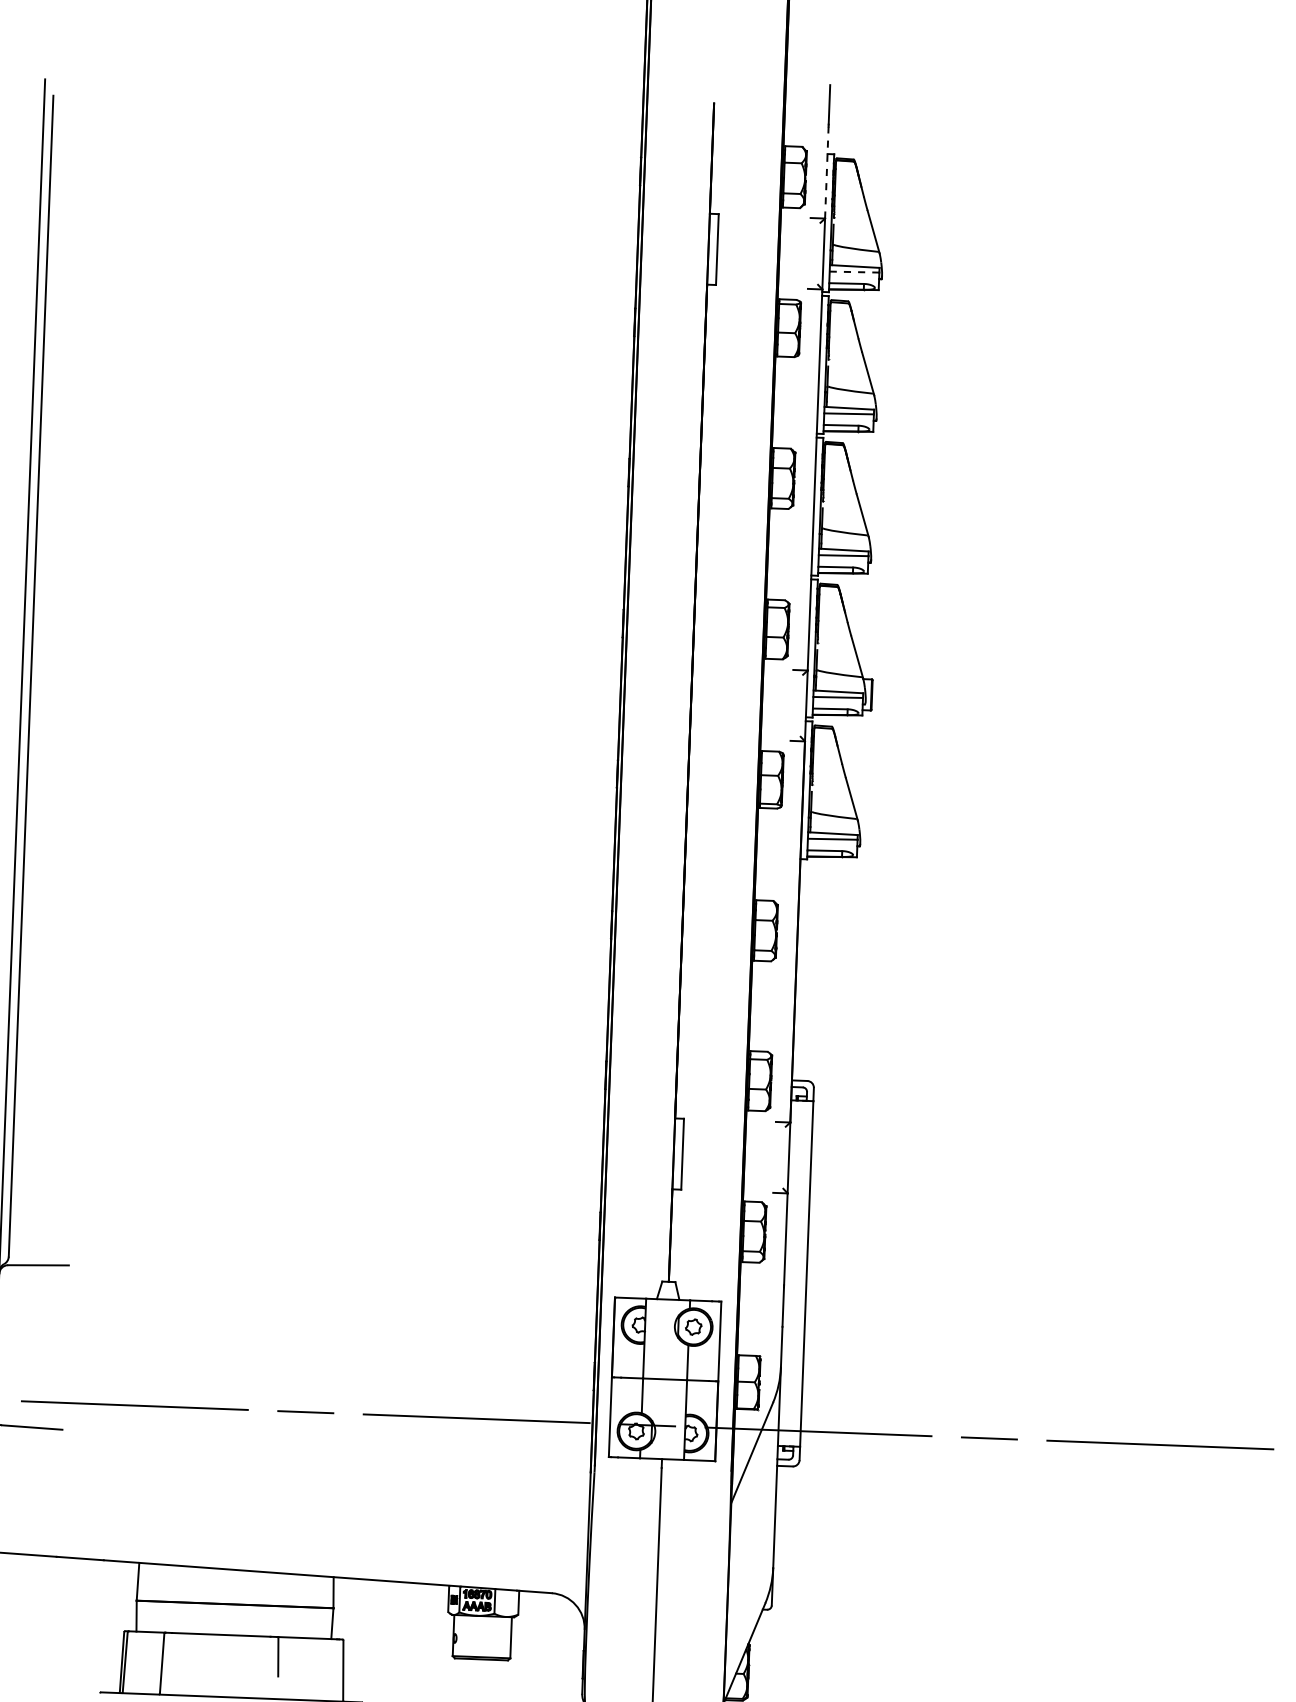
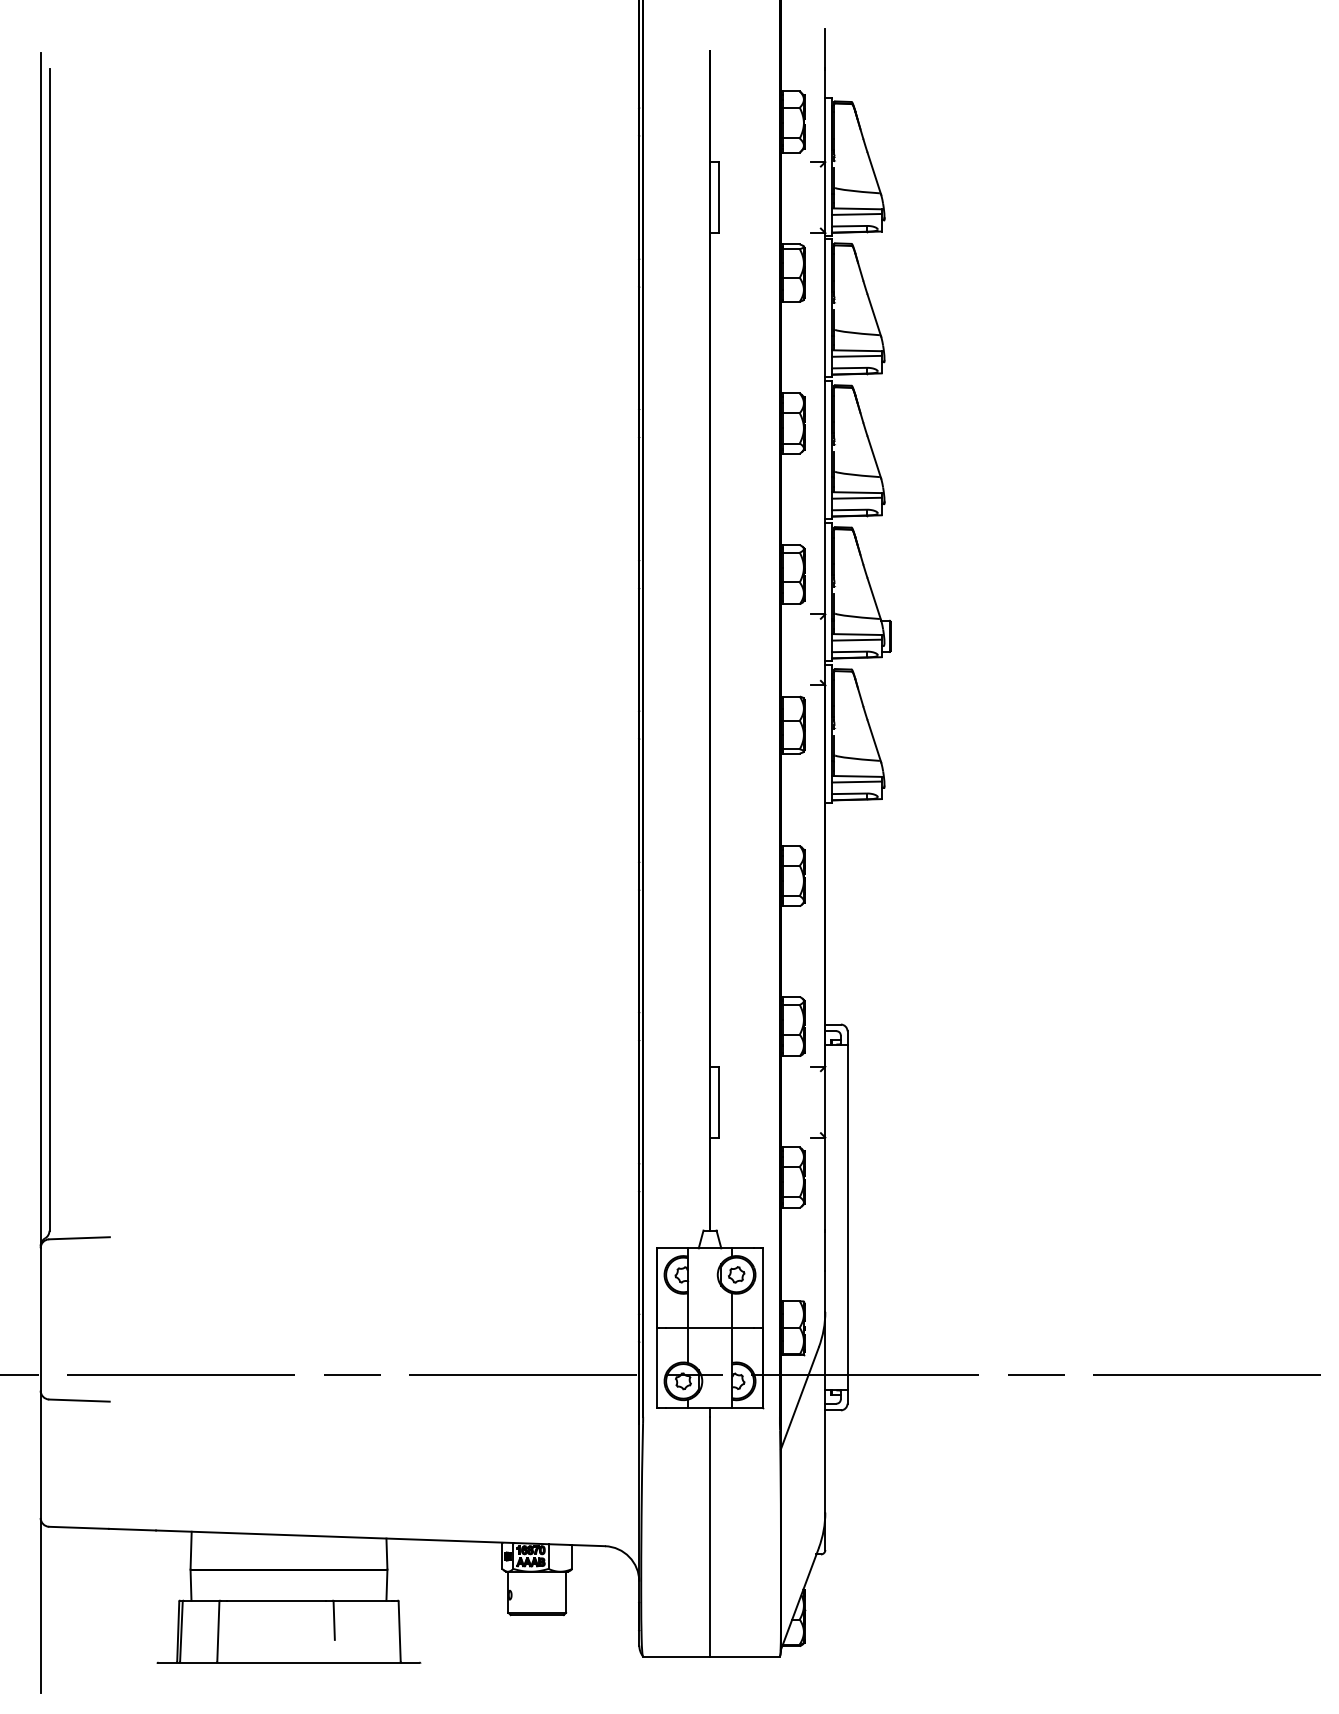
line: (826, 173) -> (825, 116), dashed -> solid
line: (854, 272) -> (856, 214), dashed -> solid

